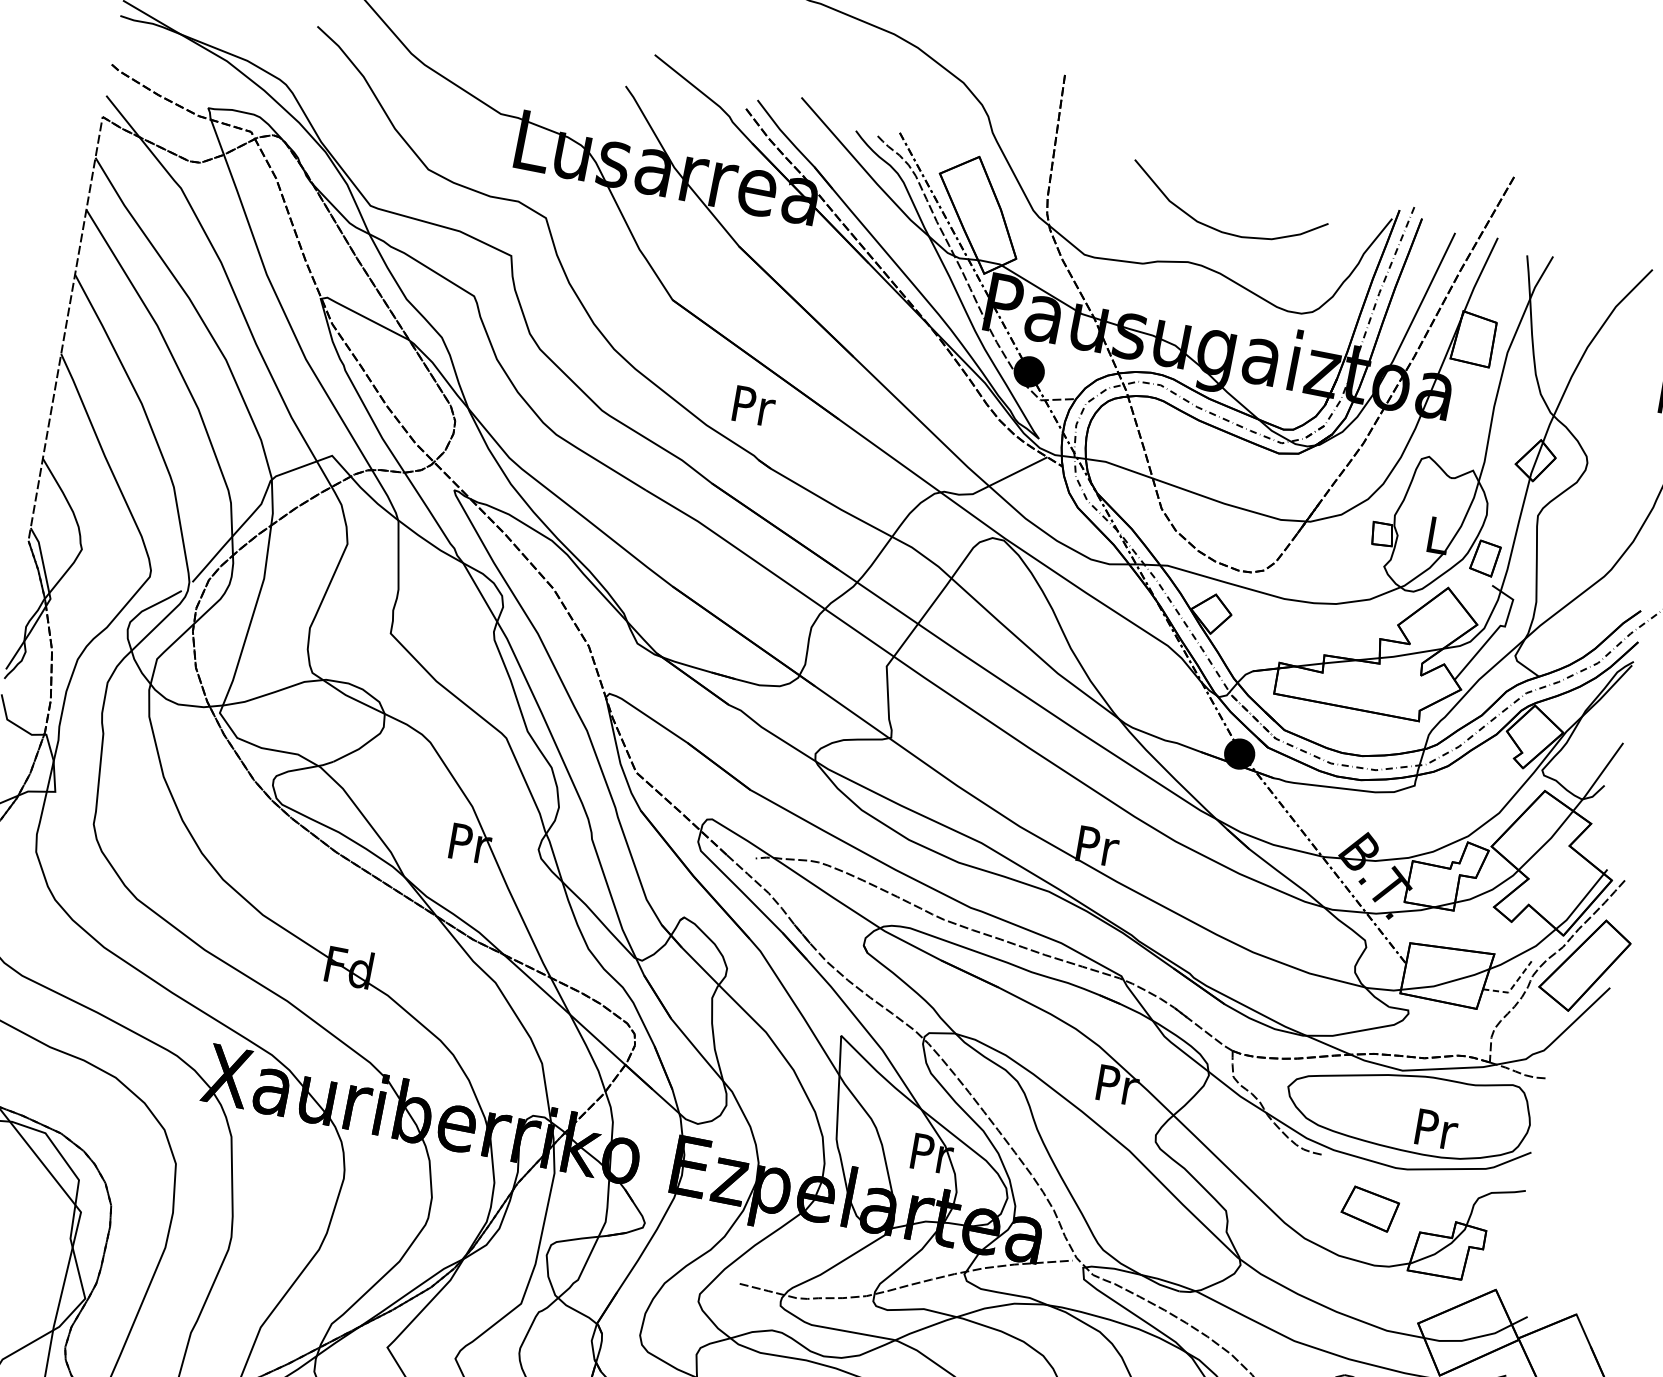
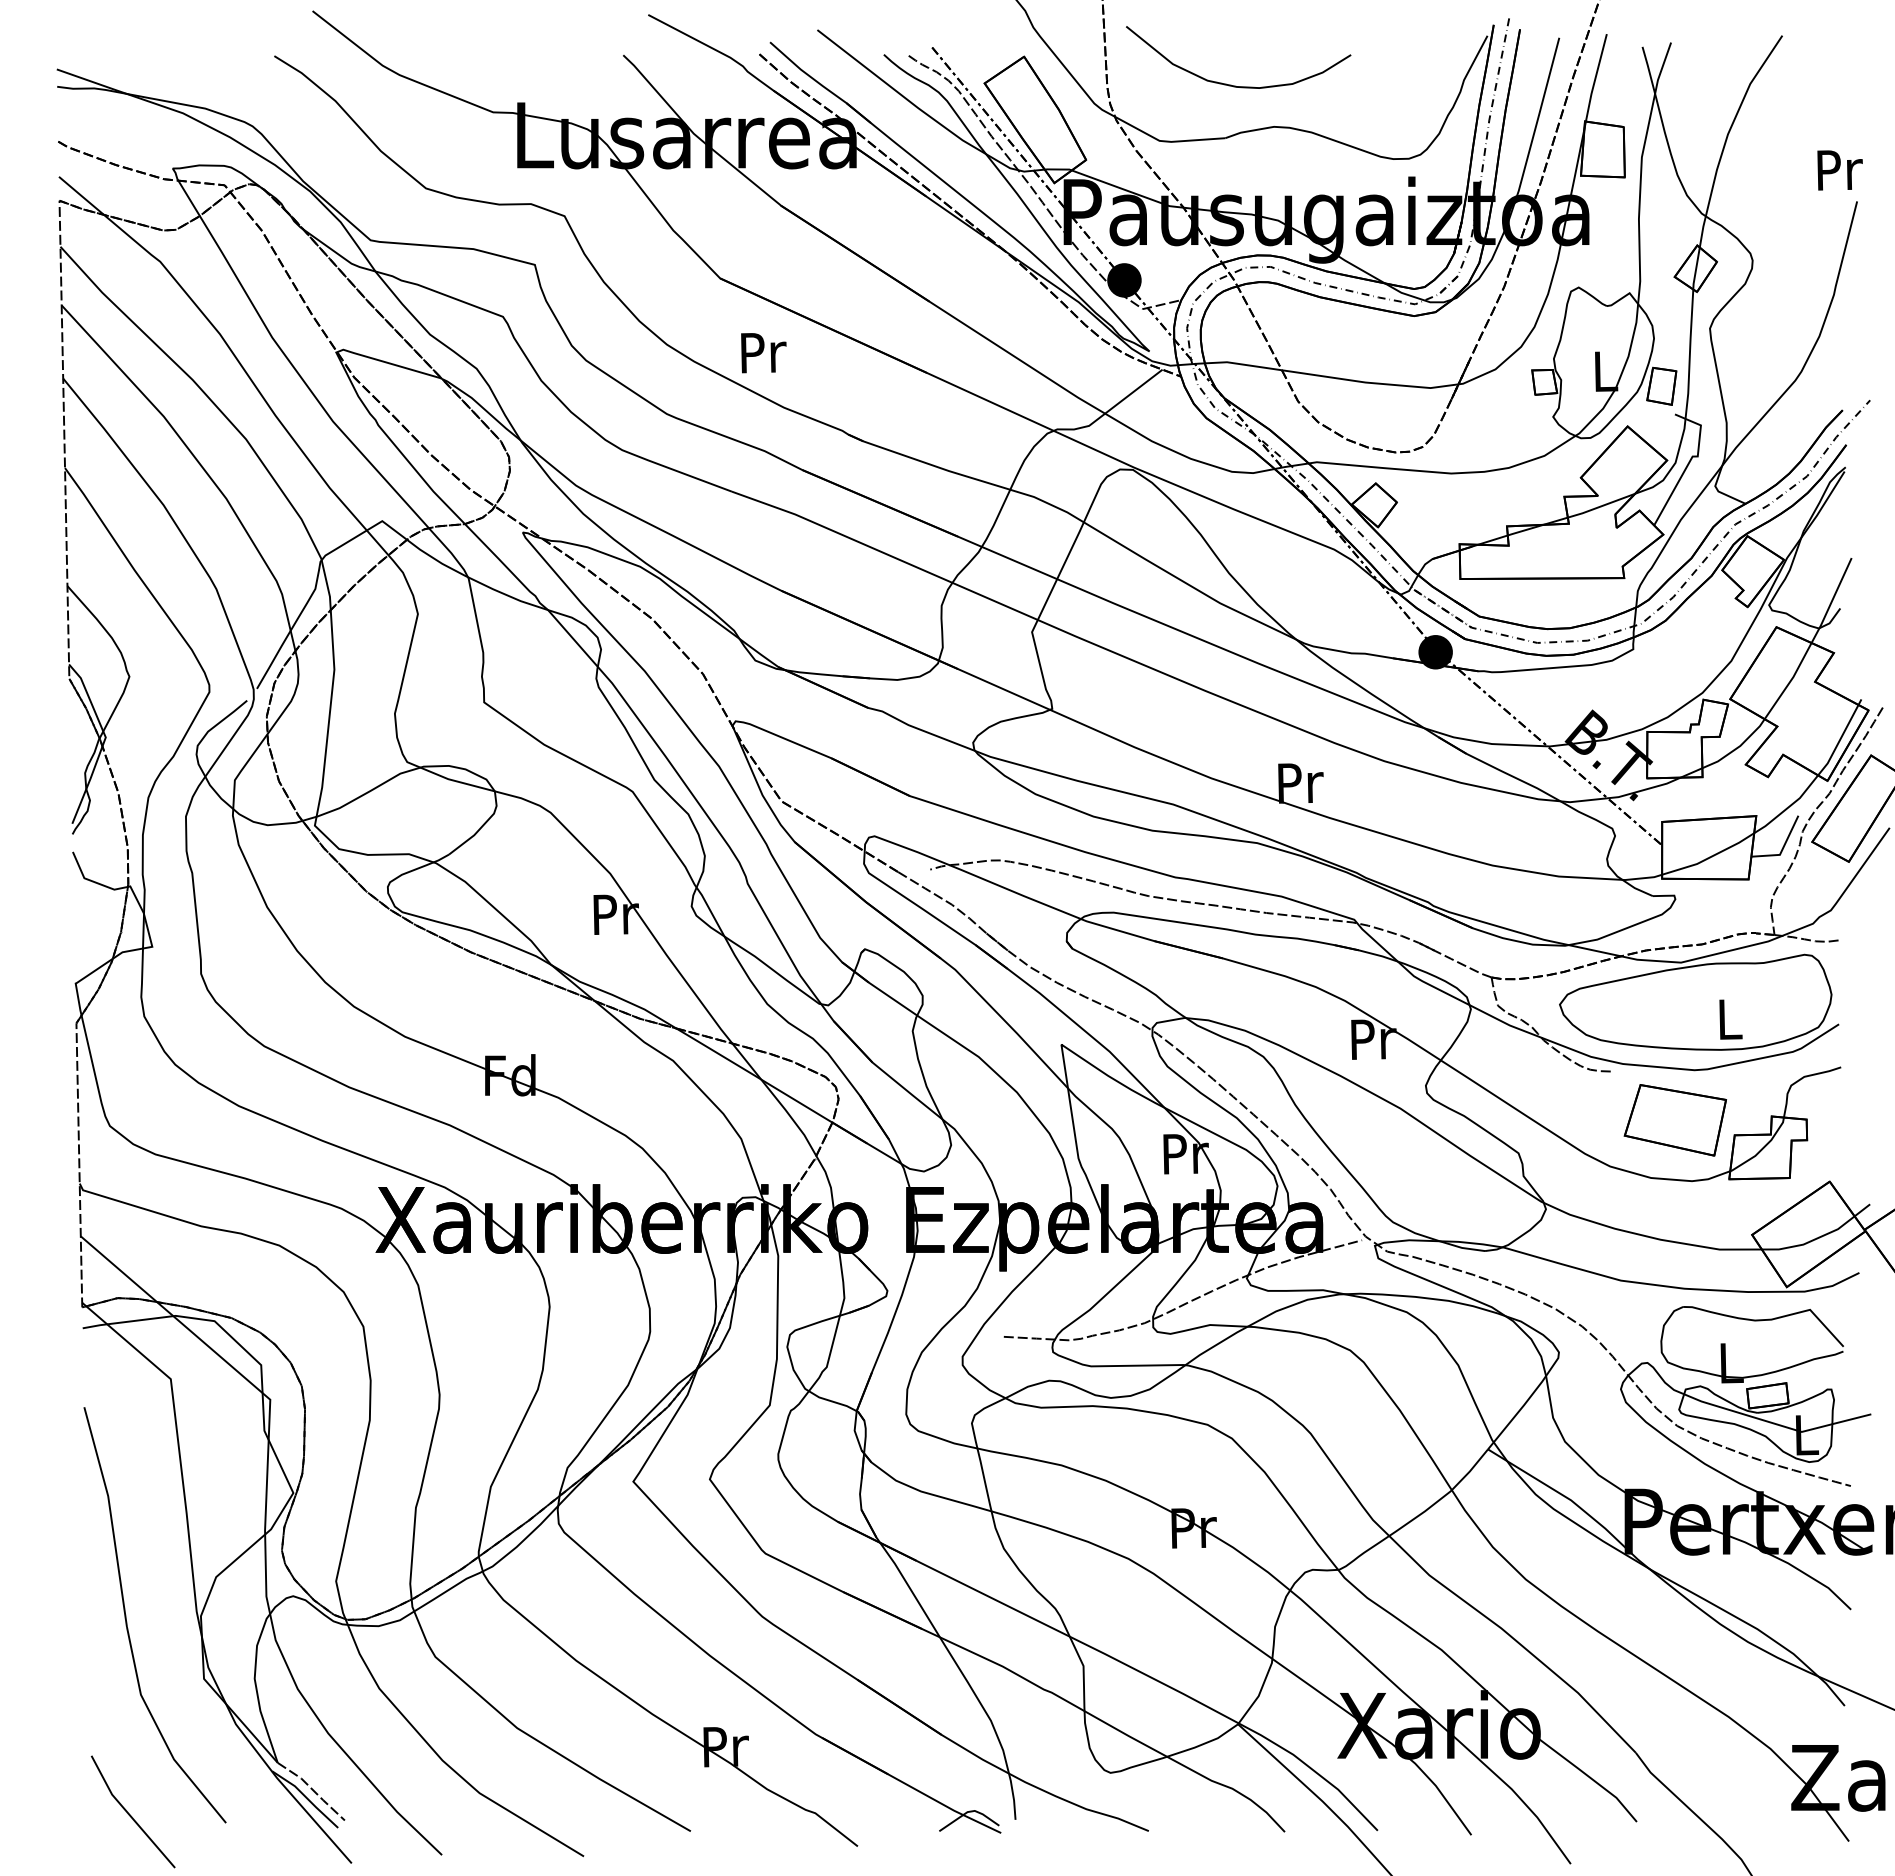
curve: (1217, 229) -> (1231, 84), moved
text: (753, 406) -> (763, 353), moved
line: (1511, 987) -> (1782, 848), dashed -> solid
text: (1436, 1129) -> (1730, 1019), Pr -> L
part: (1369, 1208) -> (1674, 1120), size x1.67

